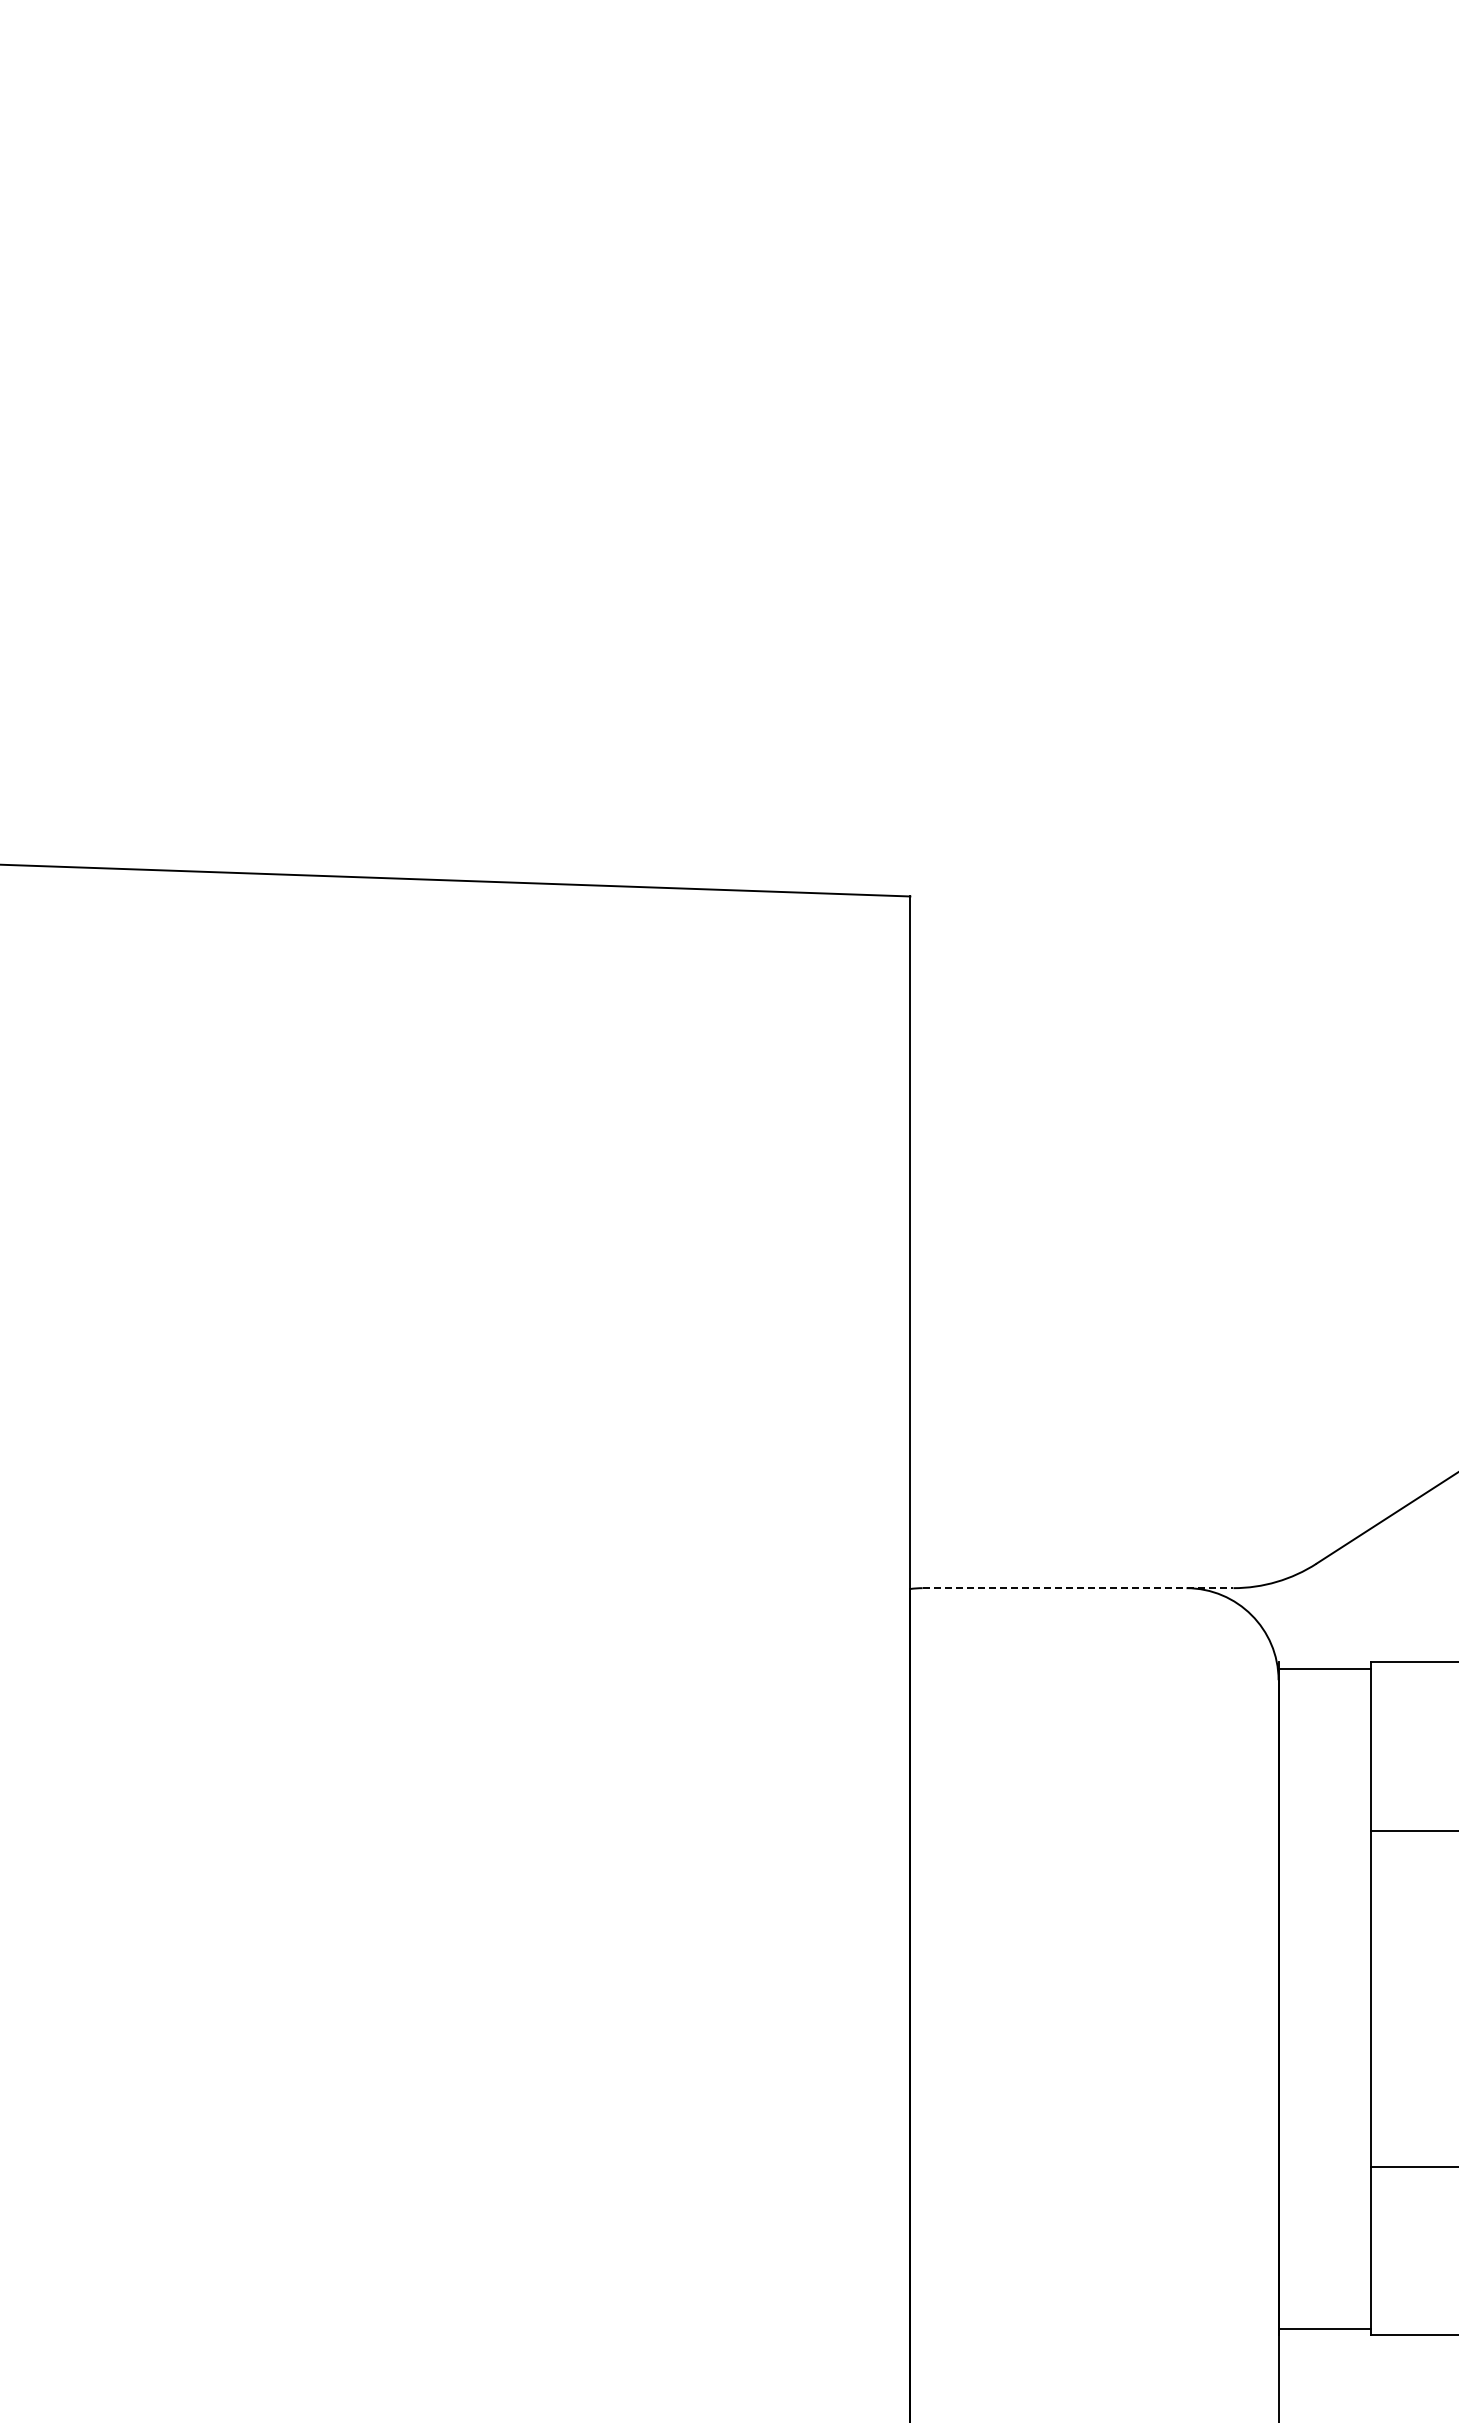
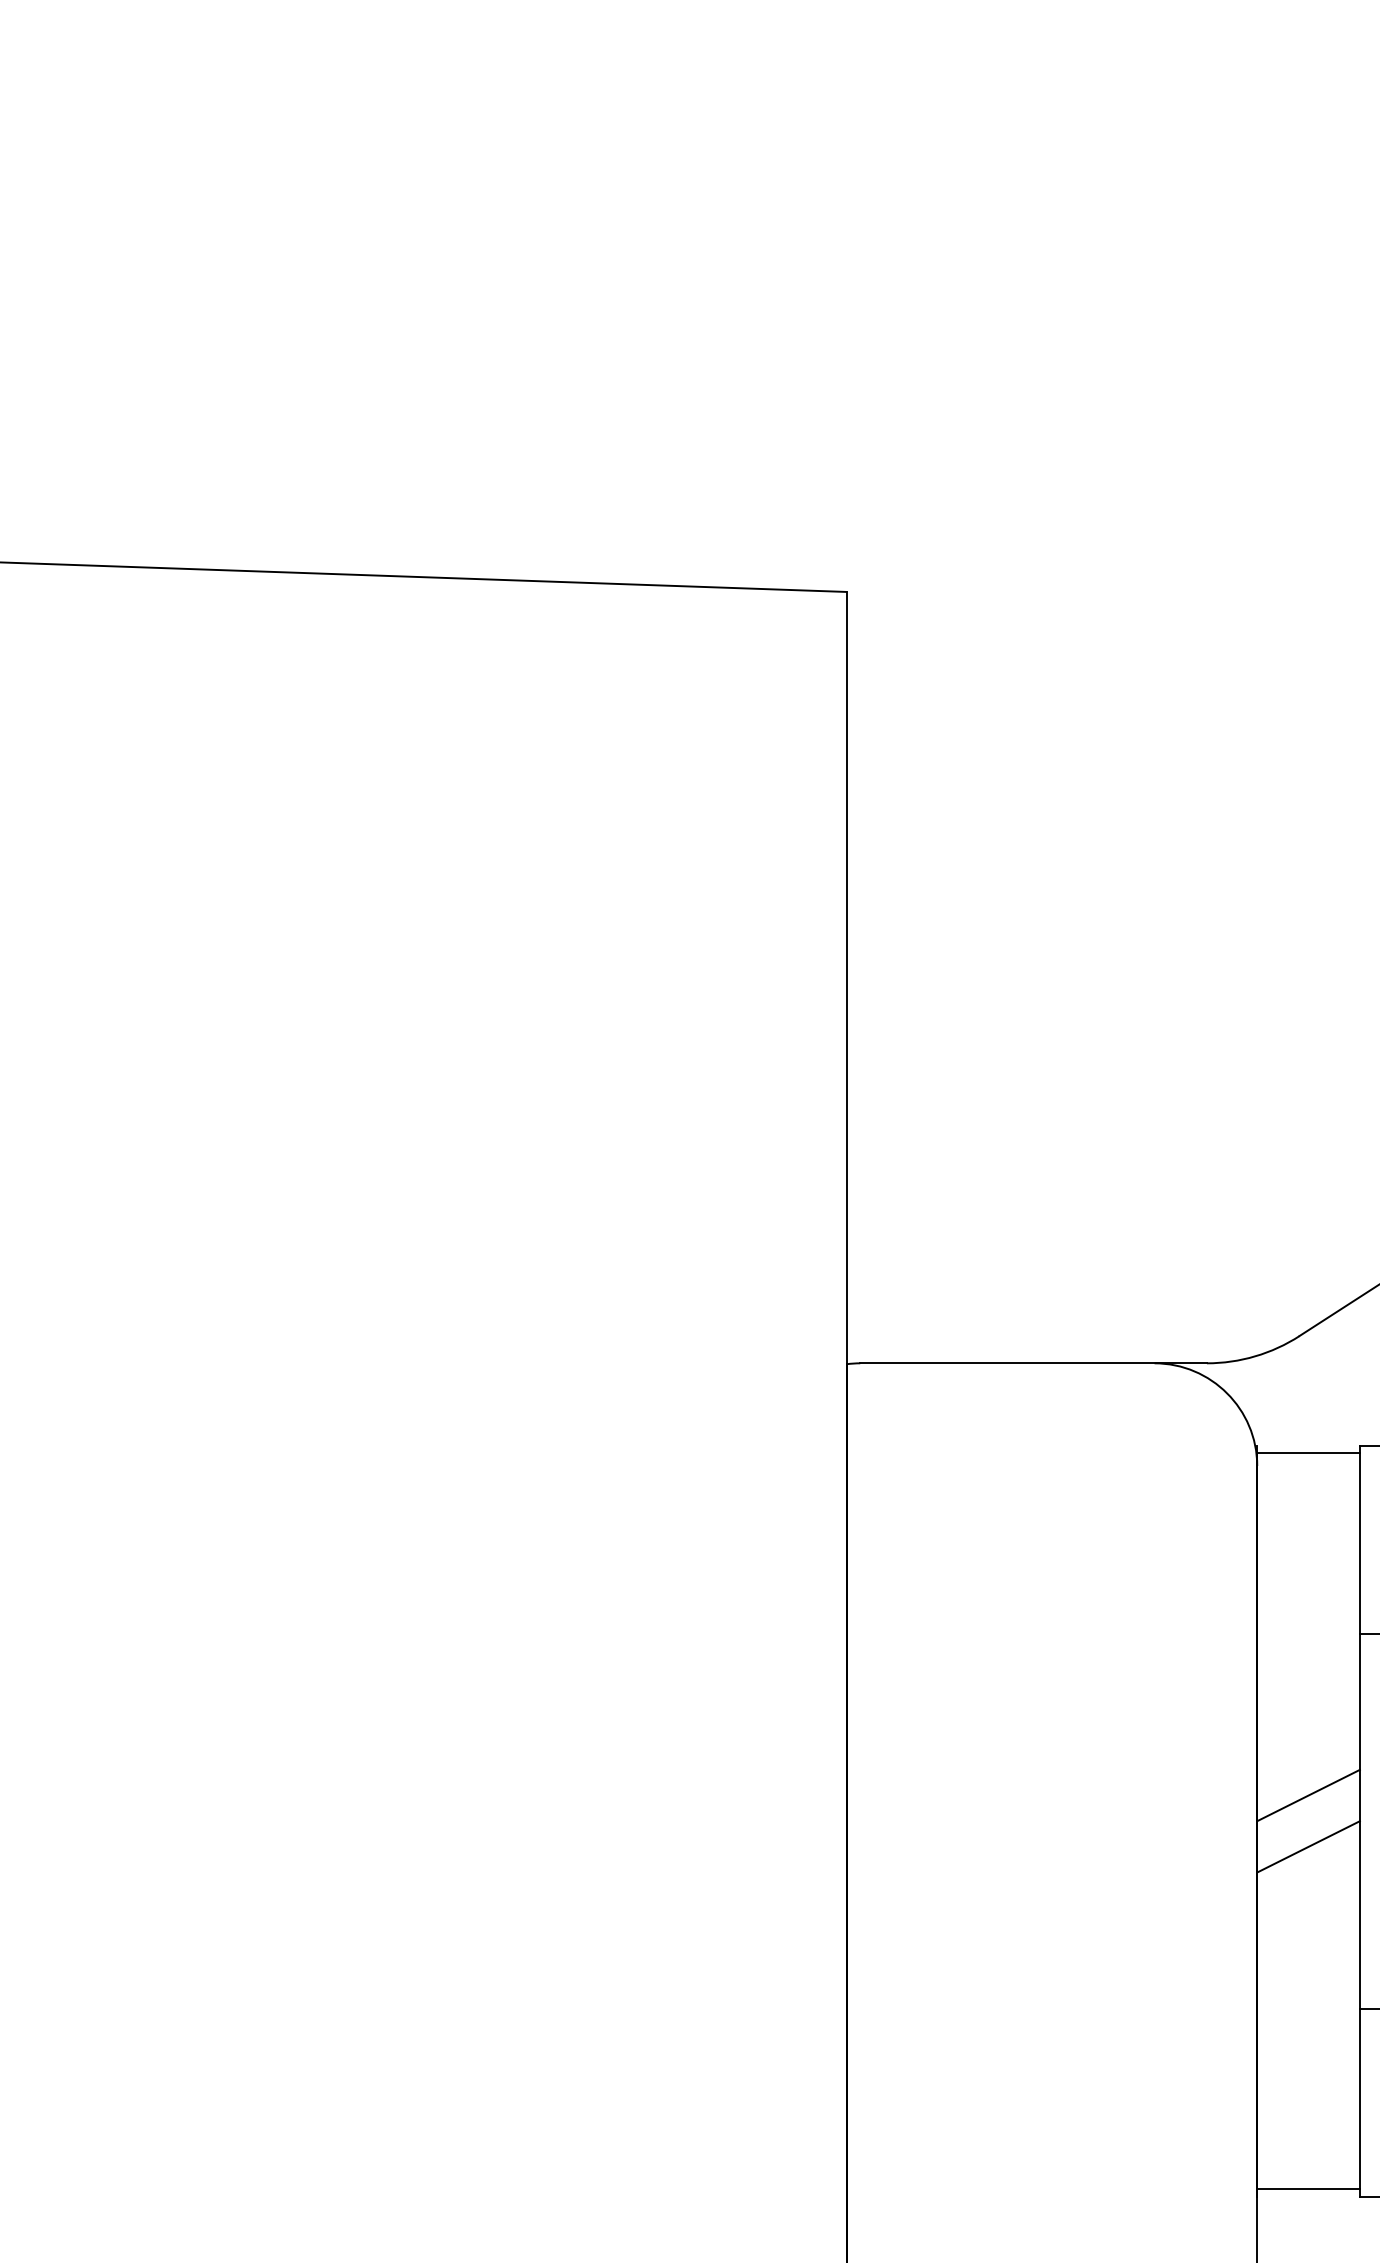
line: (1078, 1588) -> (1034, 1363), dashed -> solid
line: (1324, 1975) -> (1308, 1795), added
line: (1324, 2021) -> (1308, 1846), added

